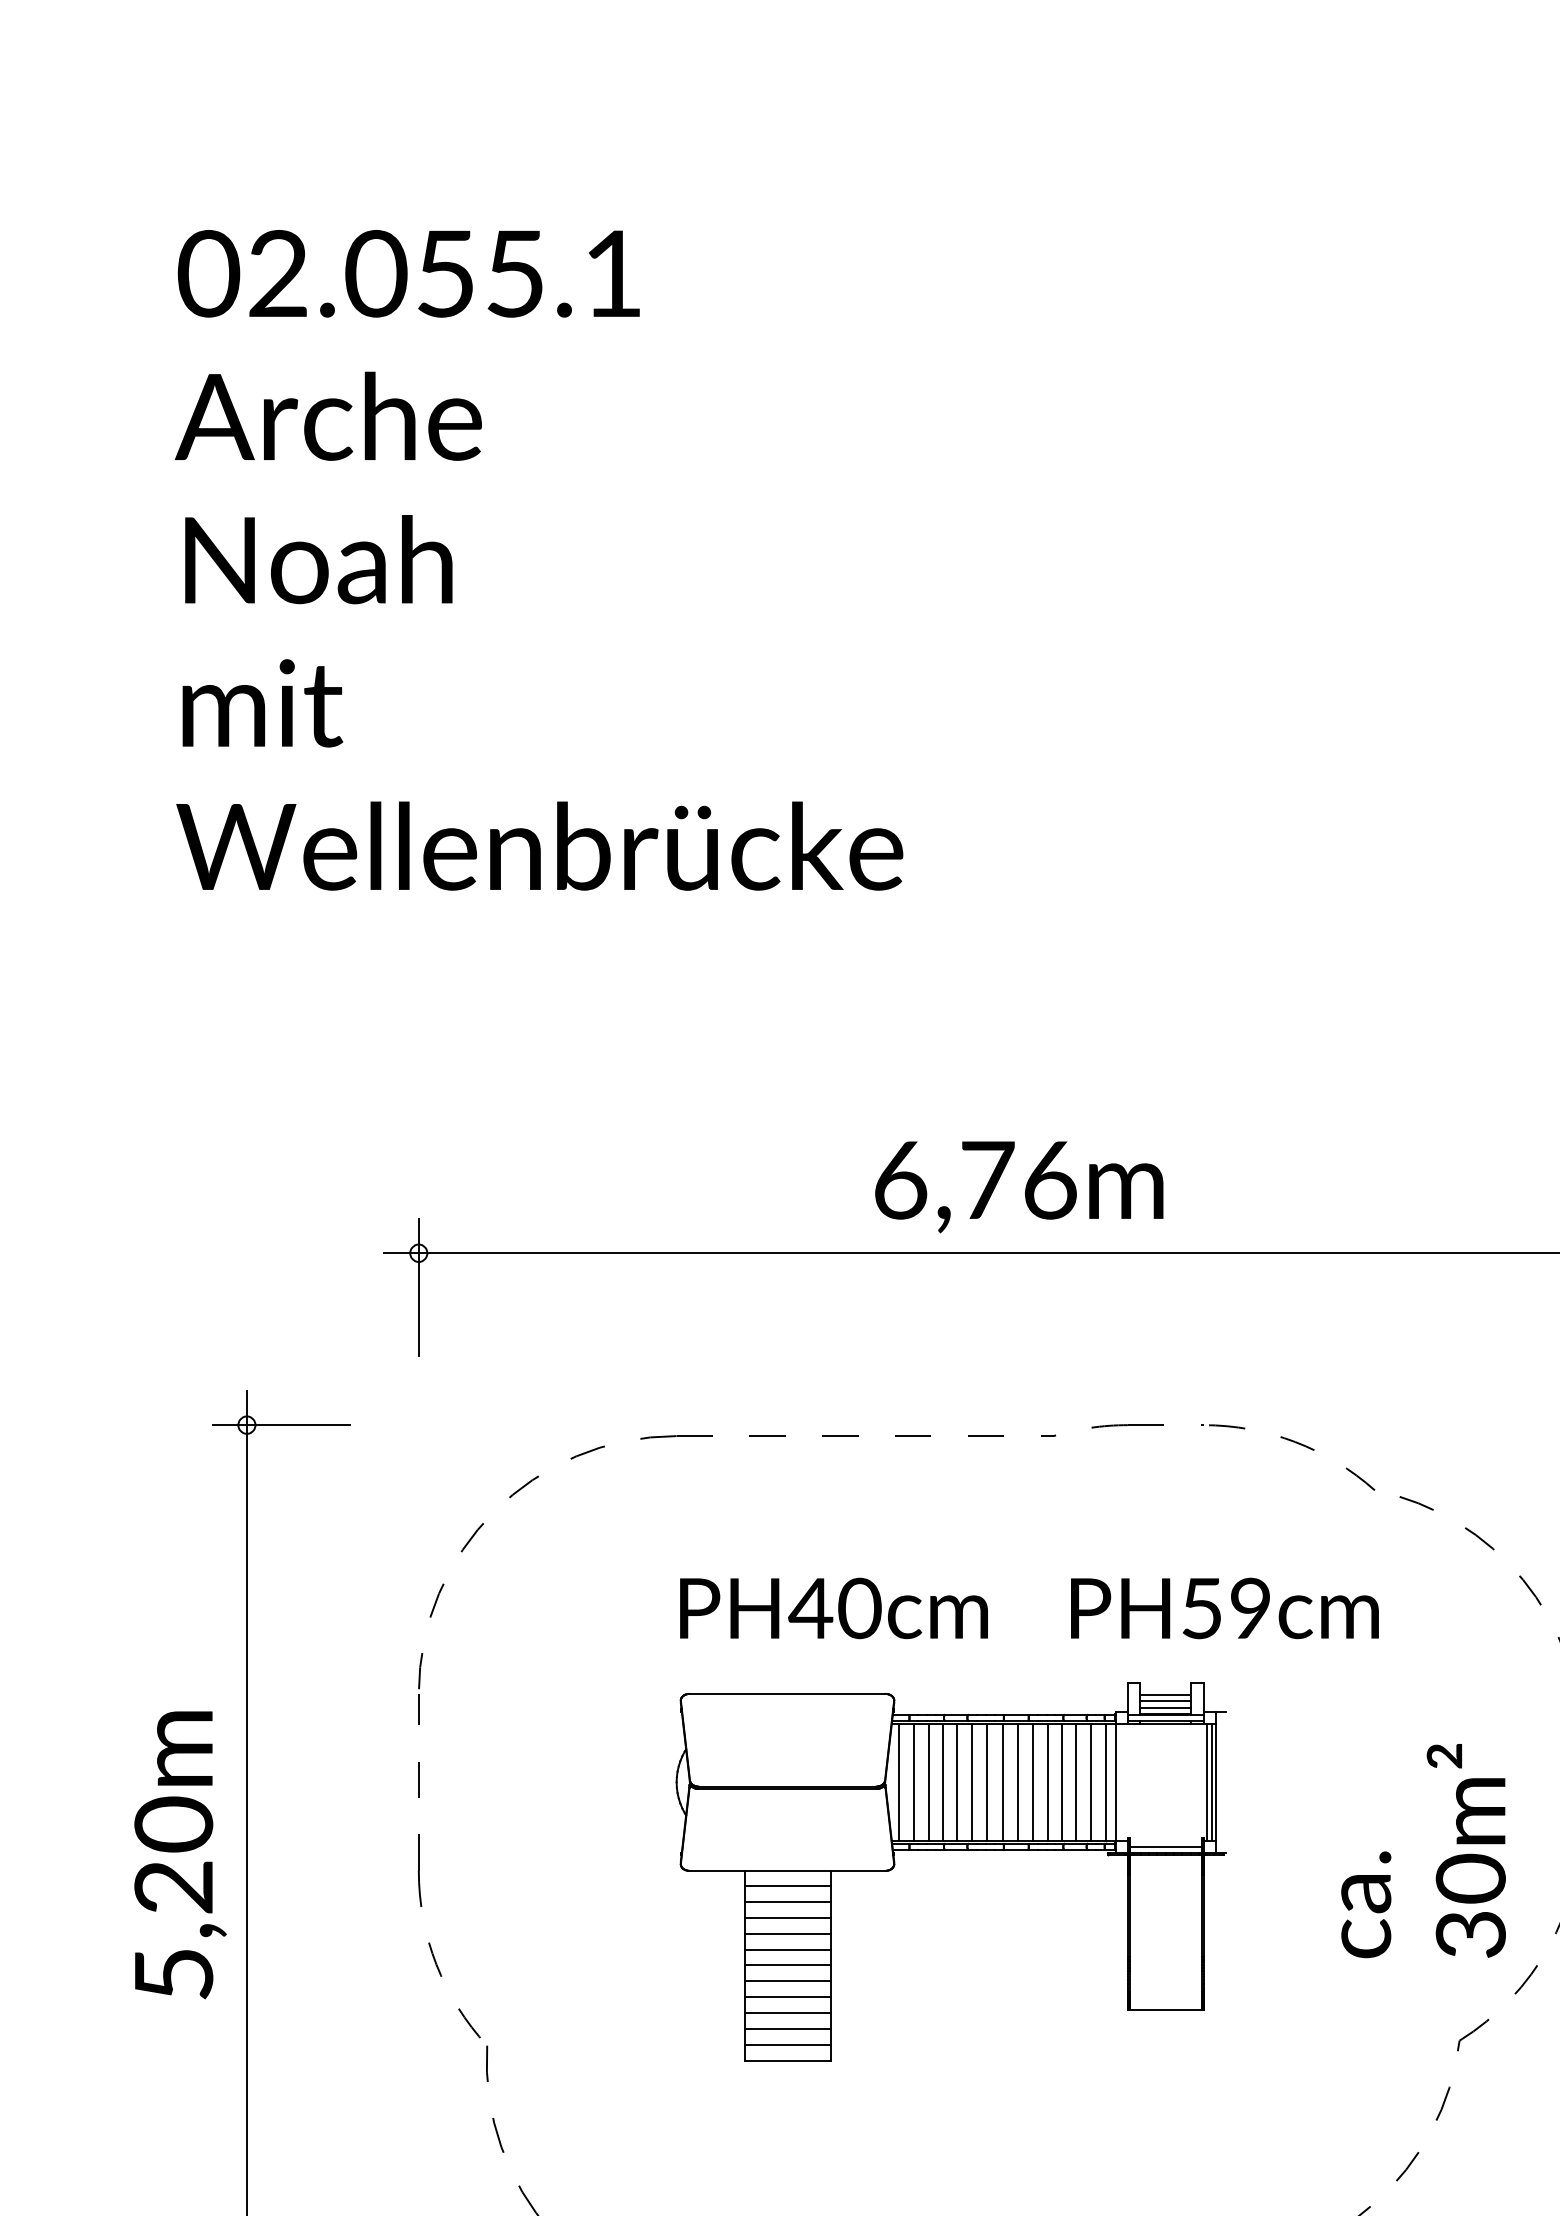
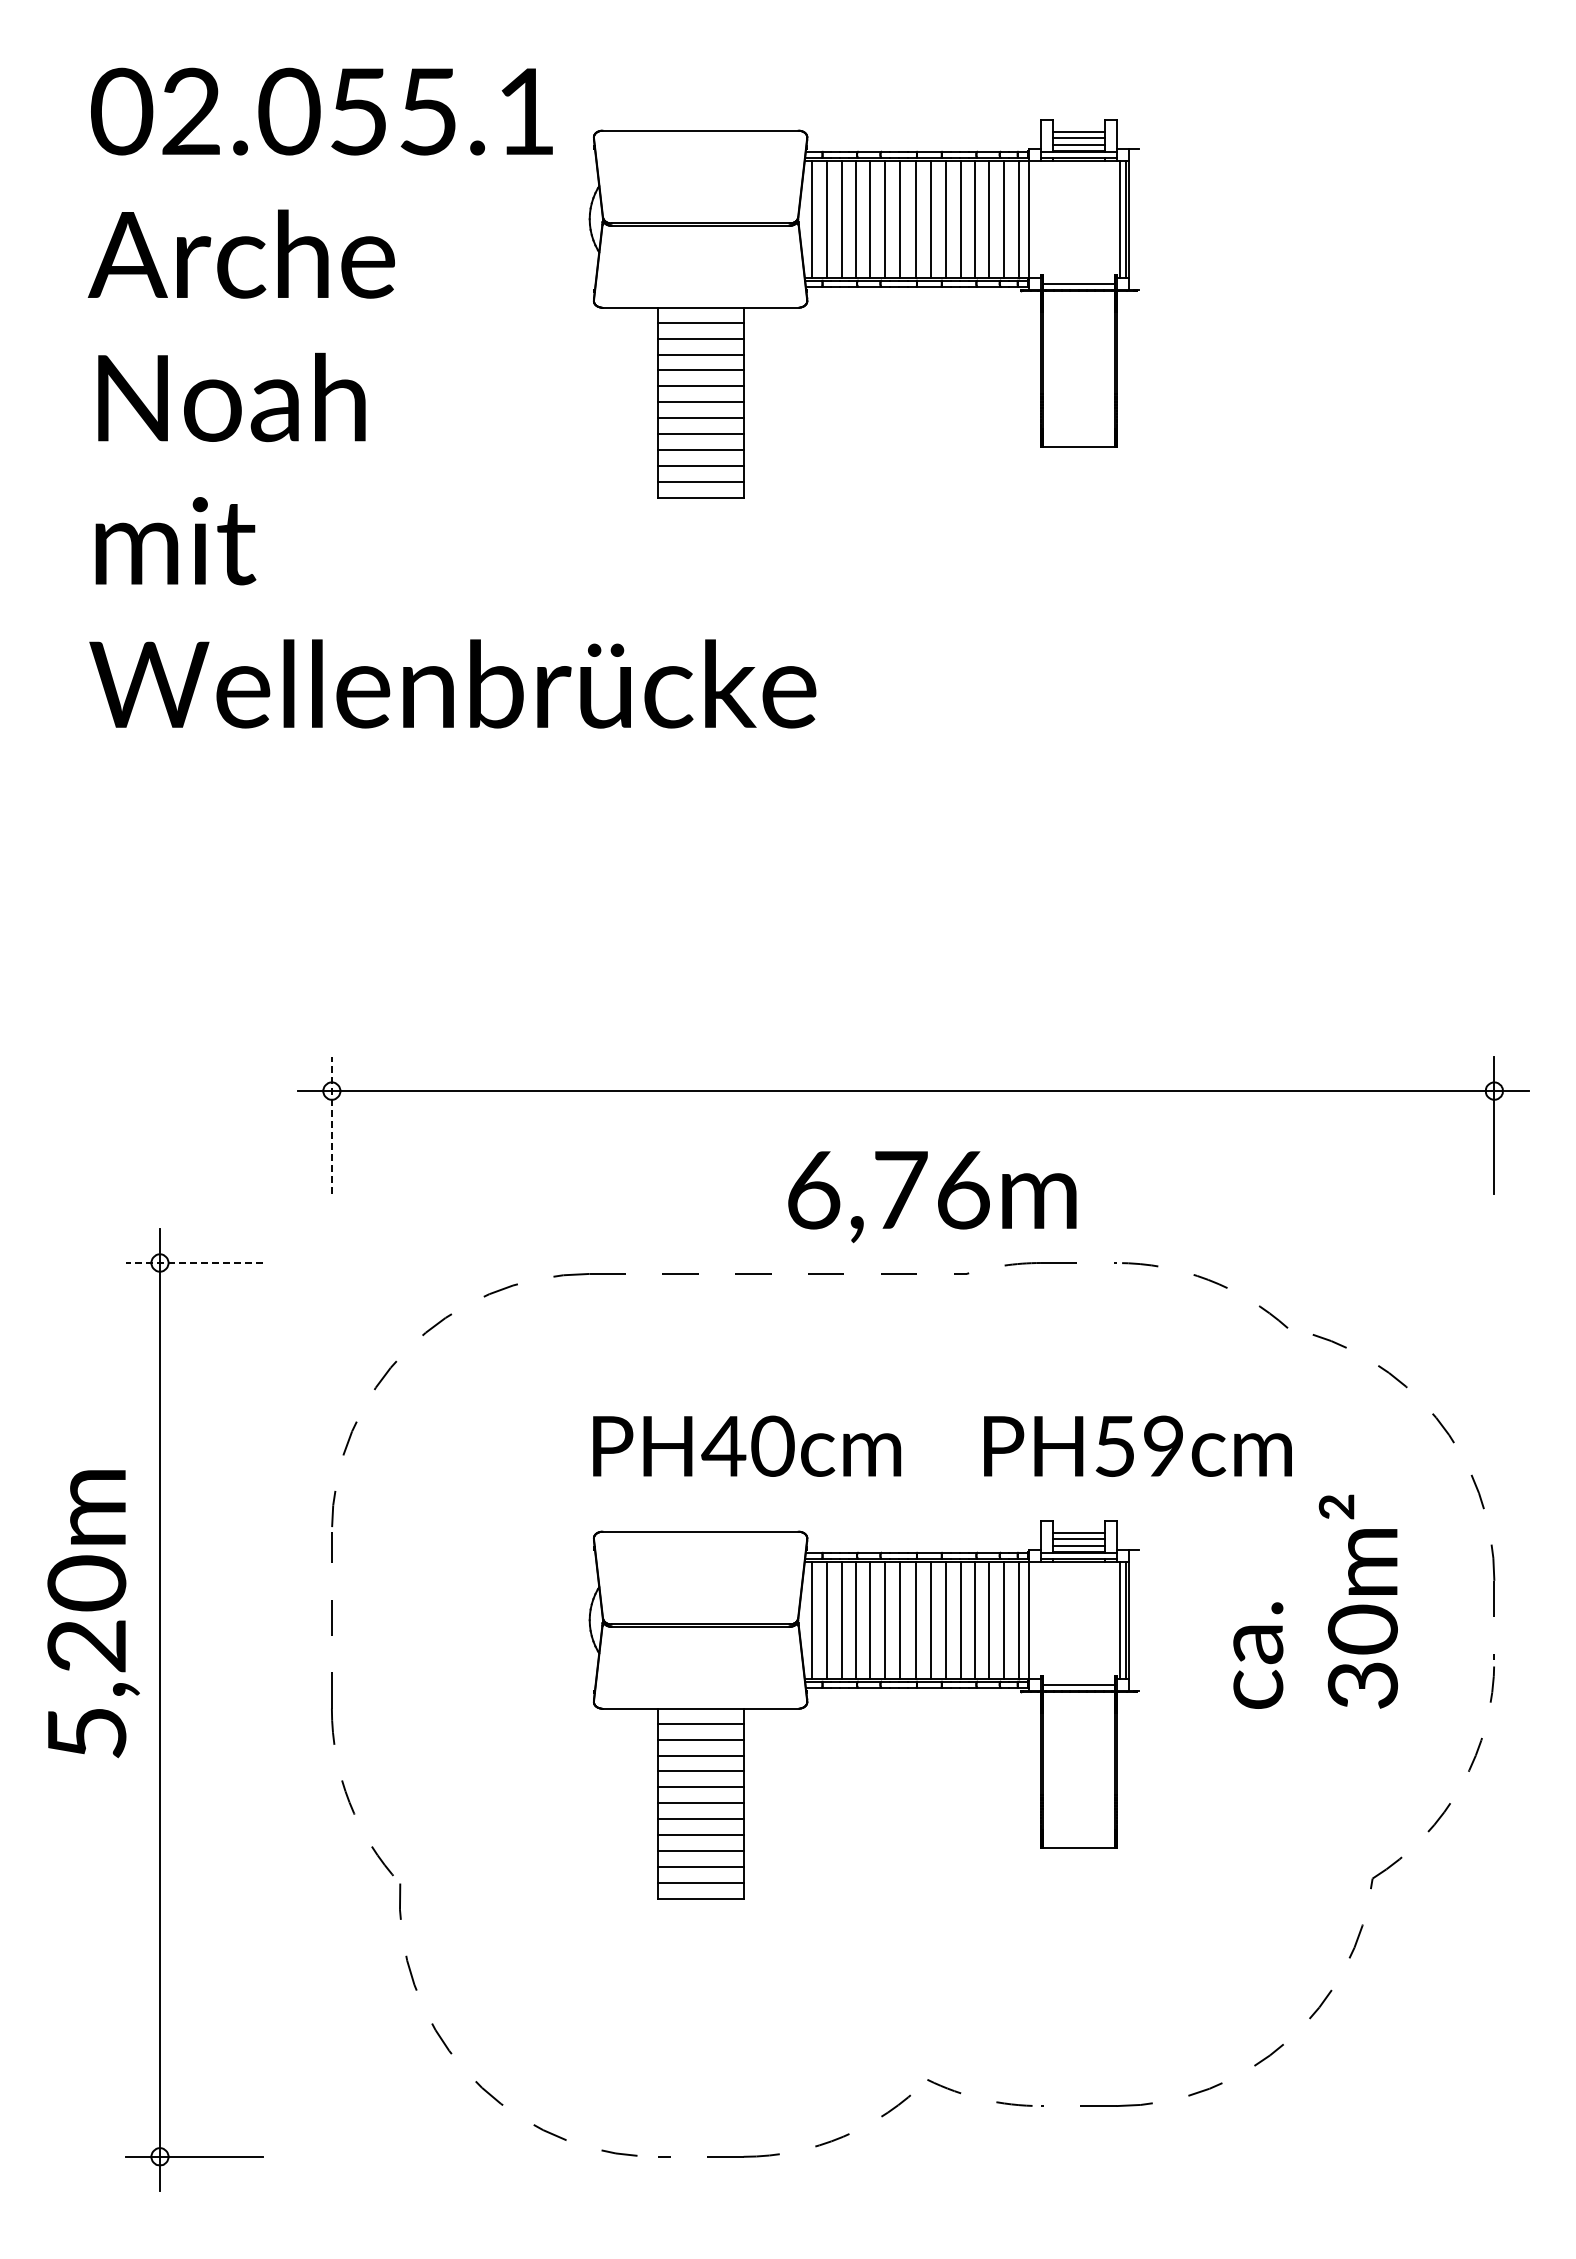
part: (950, 449) -> (863, 287), added
text: (1019, 1187) -> (932, 1197), moved
line: (418, 1287) -> (331, 1125), solid -> dashed
line: (281, 1425) -> (194, 1263), solid -> dashed
text: (1423, 1850) -> (1315, 1601), moved
text: (180, 1855) -> (93, 1614), moved

